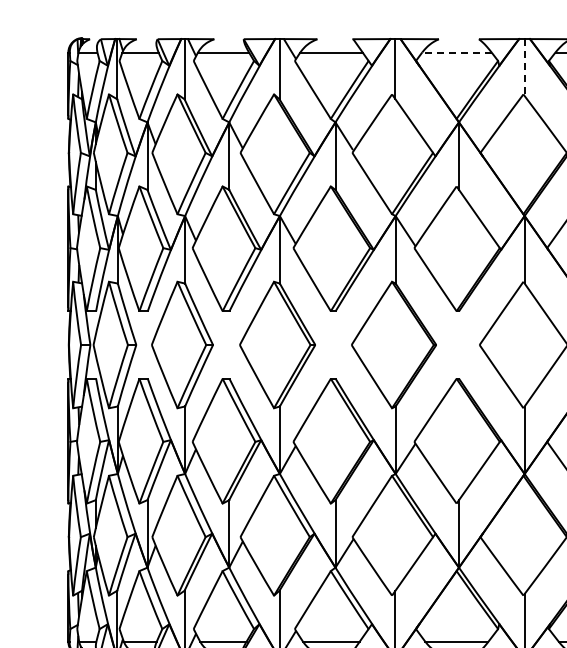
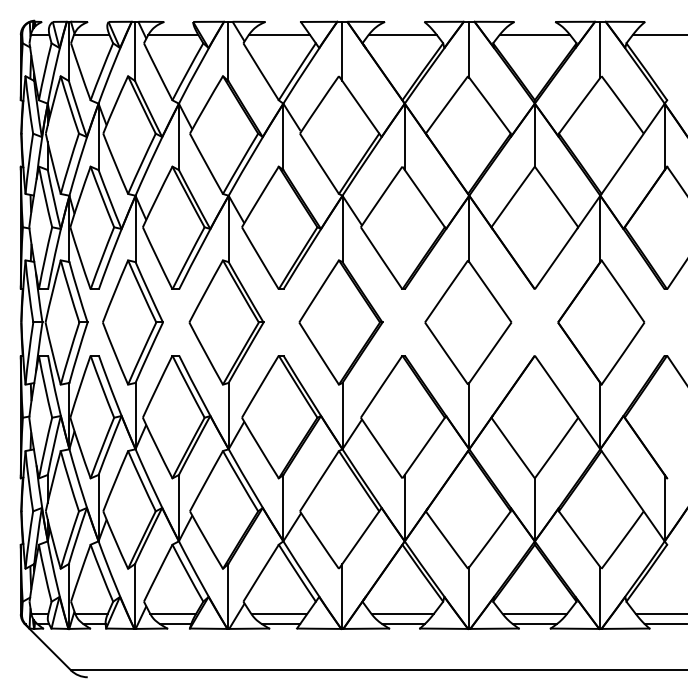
line: (456, 53) -> (402, 35), dashed -> solid
line: (524, 67) -> (469, 49), dashed -> solid

